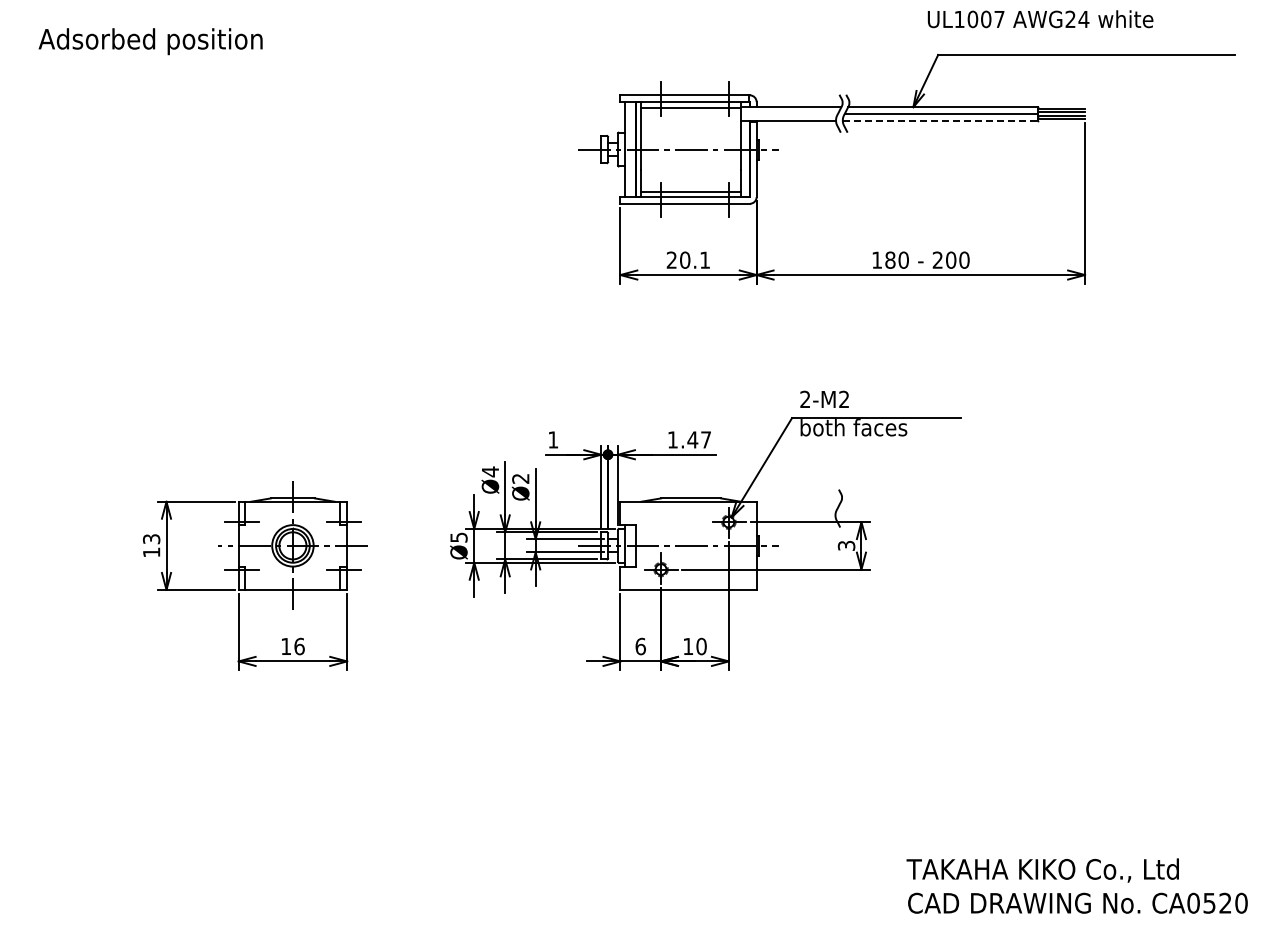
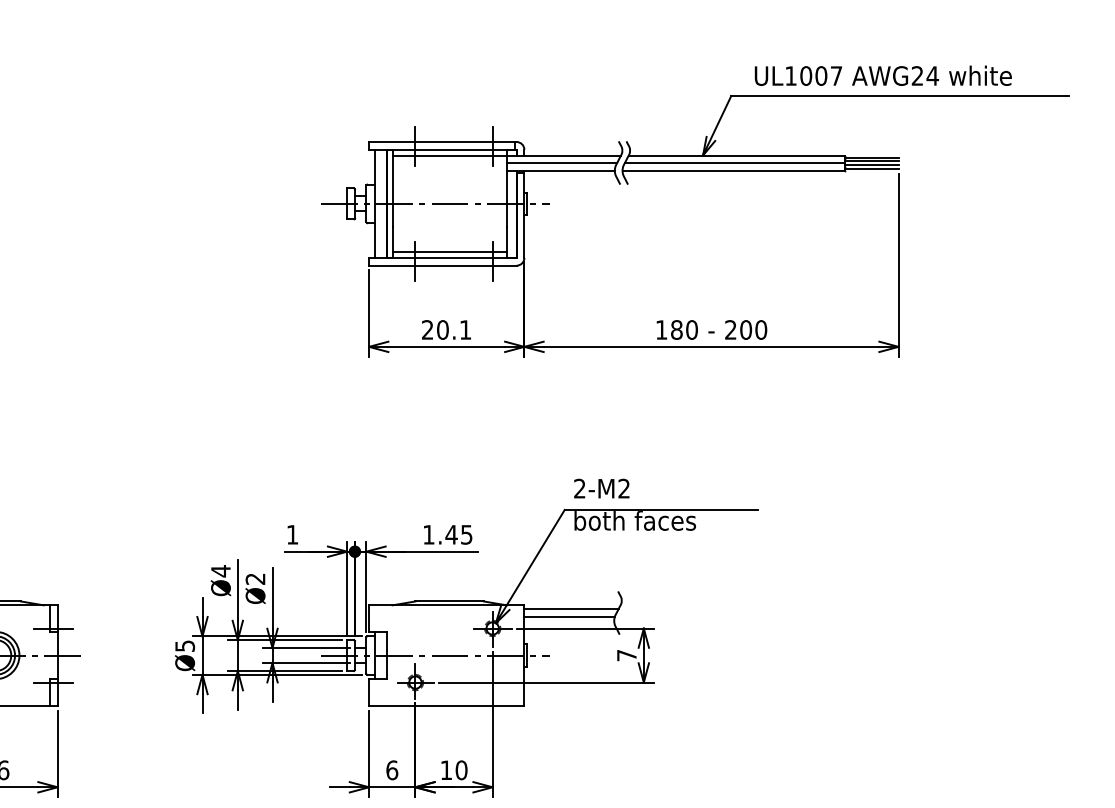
text: (1040, 19) -> (883, 76), moved
line: (789, 113) -> (561, 162), added
line: (940, 120) -> (733, 170), dashed -> solid
text: (705, 439) -> (466, 534), 1.47 -> 1.45
line: (797, 505) -> (570, 609), added
line: (795, 511) -> (568, 616), added
text: (846, 545) -> (626, 655), 3 -> 7

